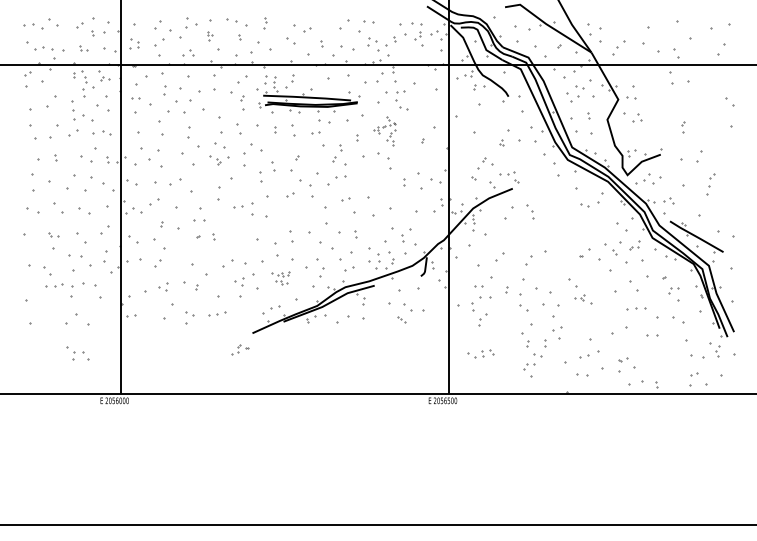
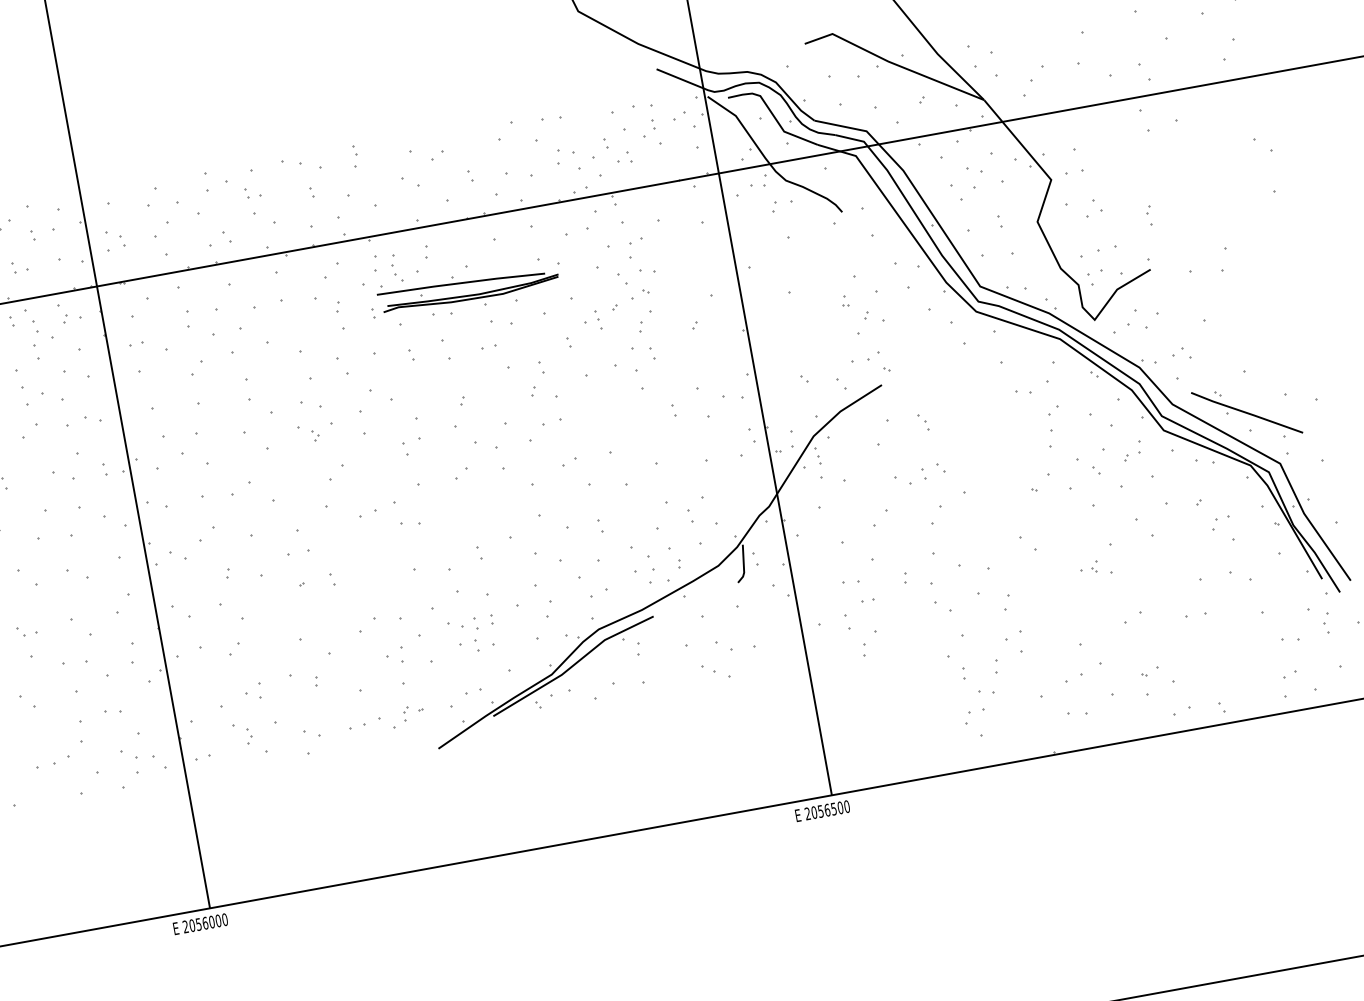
part: (209, 36) -> (254, 201), size x1.67
part: (402, 48) -> (624, 157), added
part: (164, 116) -> (197, 368), size x0.62
part: (683, 127) -> (1150, 216), moved
part: (384, 130) -> (618, 318), size x1.67
part: (485, 163) -> (869, 322), moved
part: (267, 176) -> (412, 446), size x0.62
part: (225, 182) -> (335, 472), size x0.62
part: (710, 184) -> (1053, 426), moved
part: (530, 211) -> (923, 422), size x0.62
part: (258, 215) -> (409, 523), size x0.62
part: (291, 237) -> (479, 553), size x0.62
part: (280, 278) -> (472, 635), size x1.43
part: (89, 283) -> (112, 710), size x0.62
part: (54, 285) -> (53, 762), moved
part: (486, 297) -> (869, 600), size x0.62
part: (583, 299) -> (1096, 568), moved
part: (154, 307) -> (243, 733), added
part: (636, 308) -> (1099, 251), moved
part: (556, 311) -> (1007, 602), size x0.62
part: (401, 319) -> (716, 671), size x1.67
part: (619, 330) -> (1132, 617), size x0.62
part: (240, 349) -> (408, 715), moved
part: (77, 353) -> (142, 759), moved
part: (480, 353) -> (919, 473), moved
part: (698, 356) -> (1291, 639), size x0.62
part: (635, 383) -> (1181, 711), size x0.62

